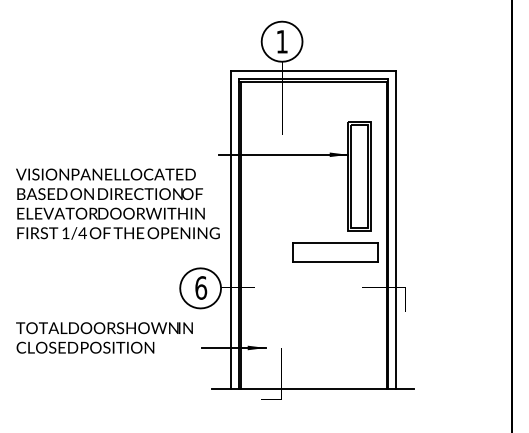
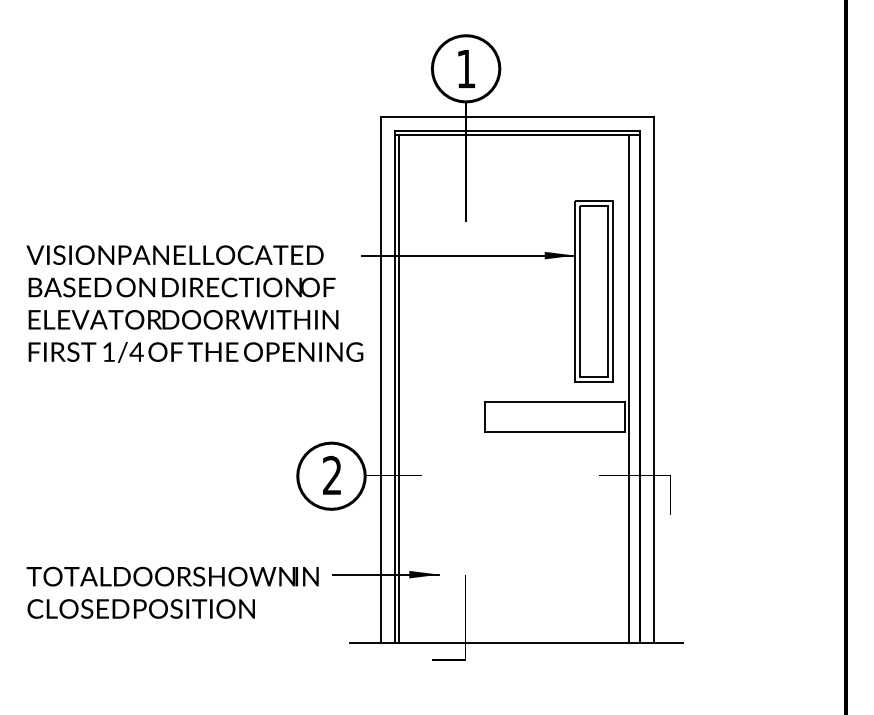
text: (117, 203) -> (194, 302), moved
line: (380, 235) -> (628, 388), added
text: (201, 287) -> (332, 474), 6 -> 2
text: (104, 337) -> (172, 592), moved

